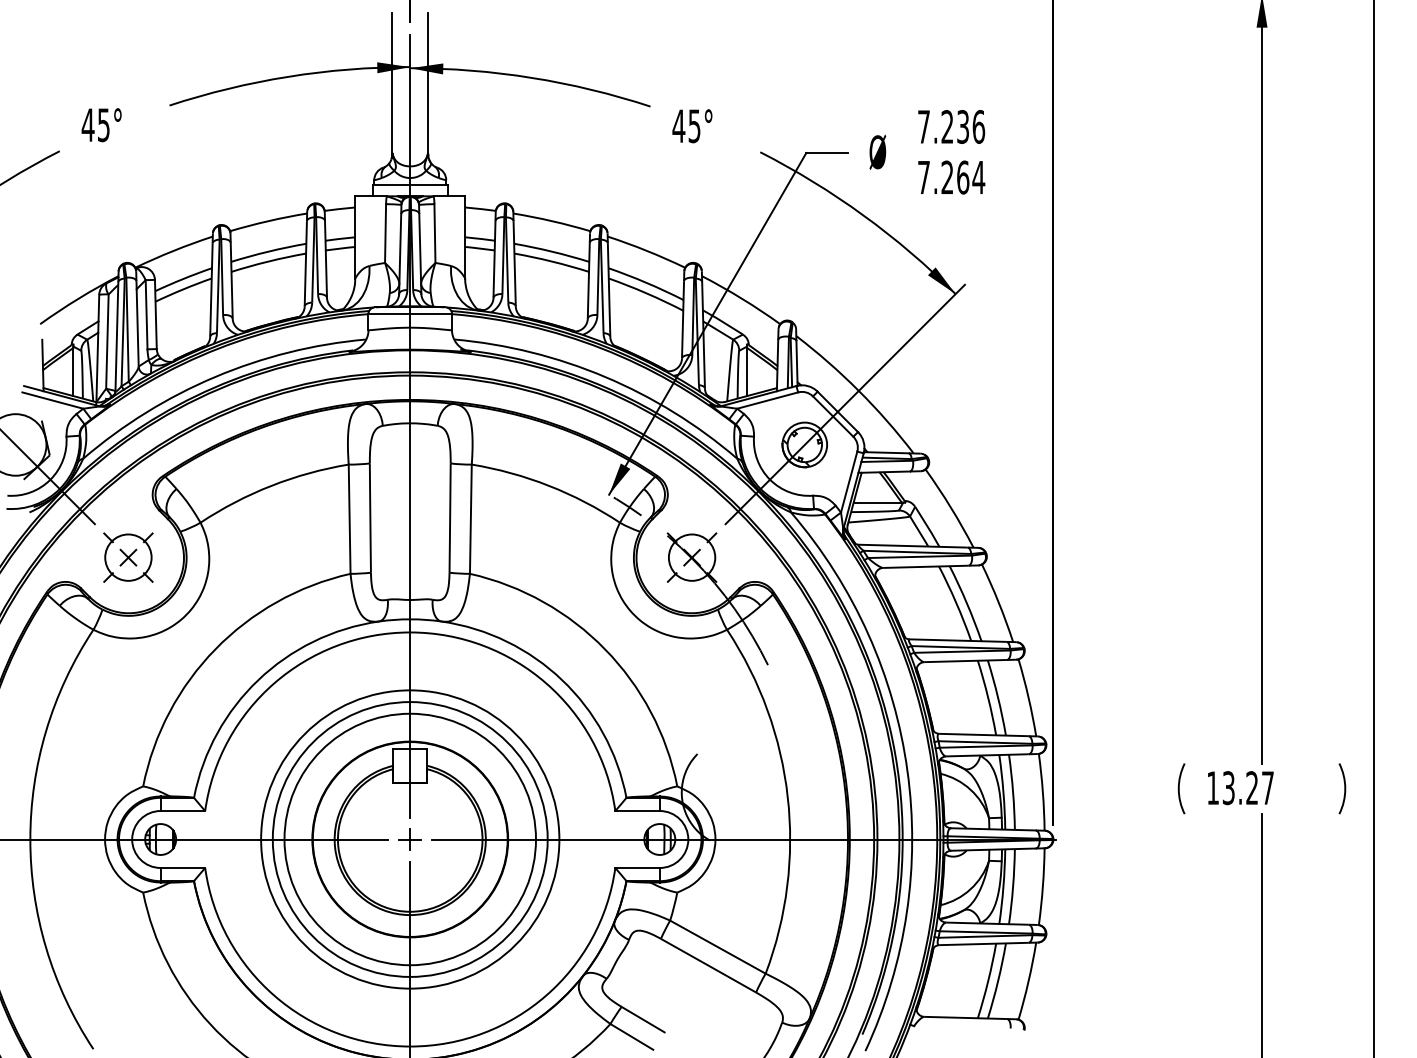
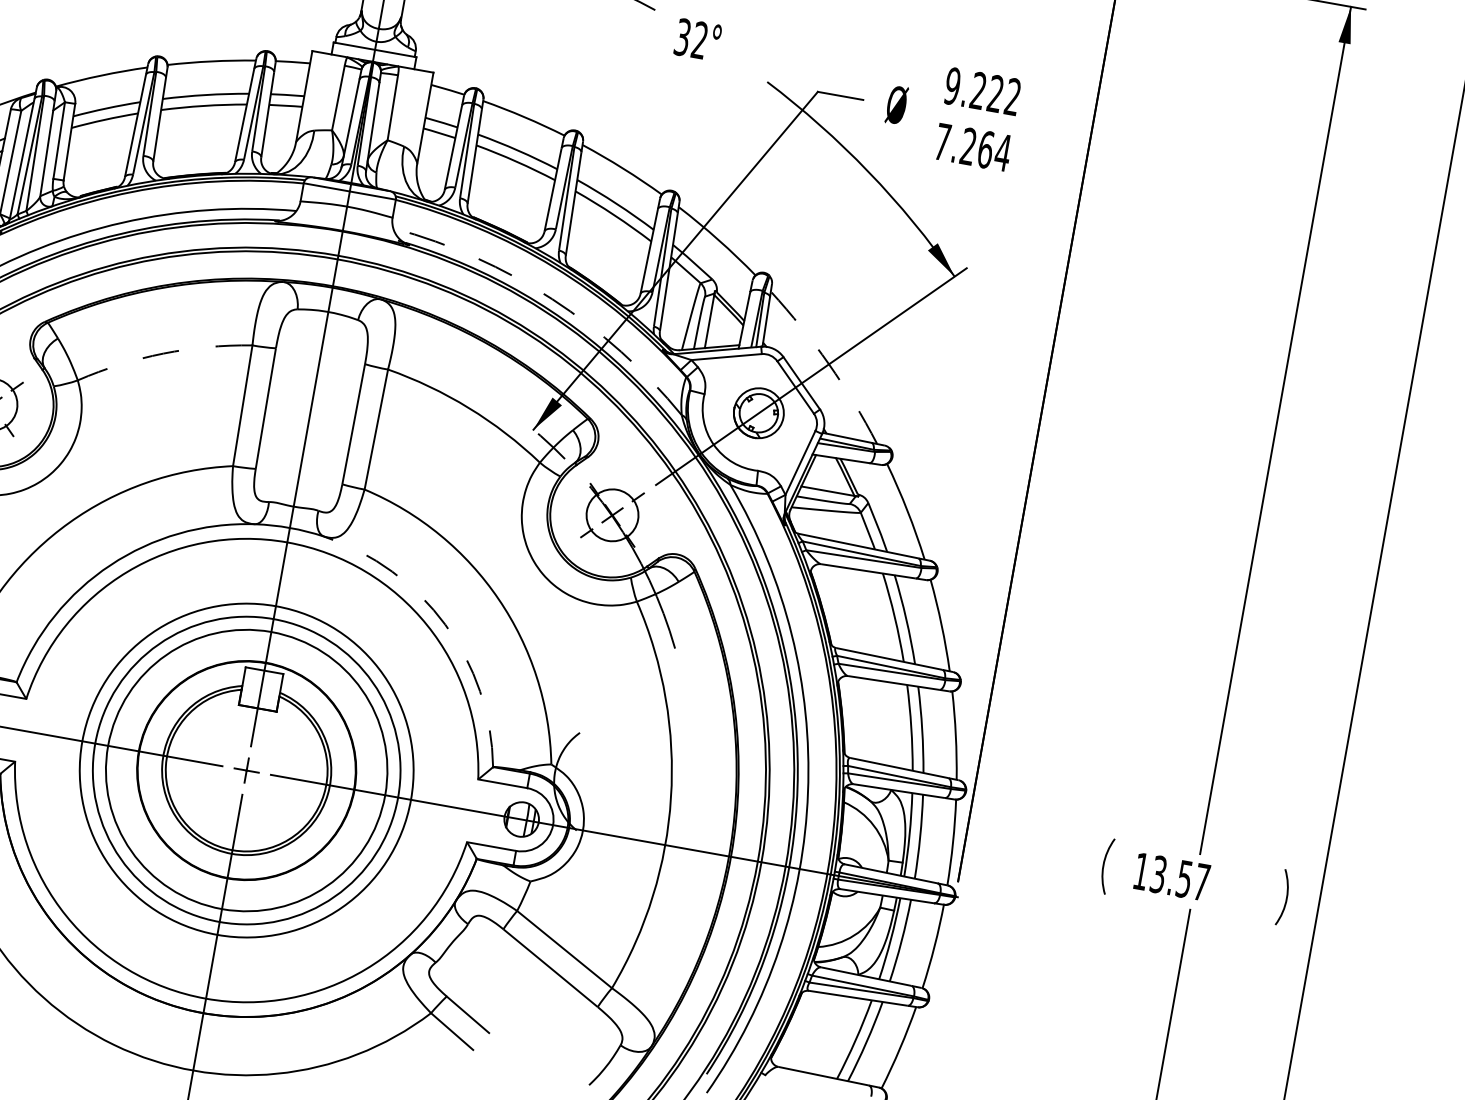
text: (686, 126) -> (691, 39), 45° -> 32°
text: (951, 126) -> (983, 91), 7.236 -> 9.222
arc: (605, 376) -> (552, 298), solid -> dashed
arc: (858, 390) -> (828, 363), solid -> dashed
arc: (271, 485) -> (163, 353), solid -> dashed
arc: (562, 680) -> (445, 625), solid -> dashed
text: (1251, 788) -> (1183, 879), 13.27 -> 13.57

